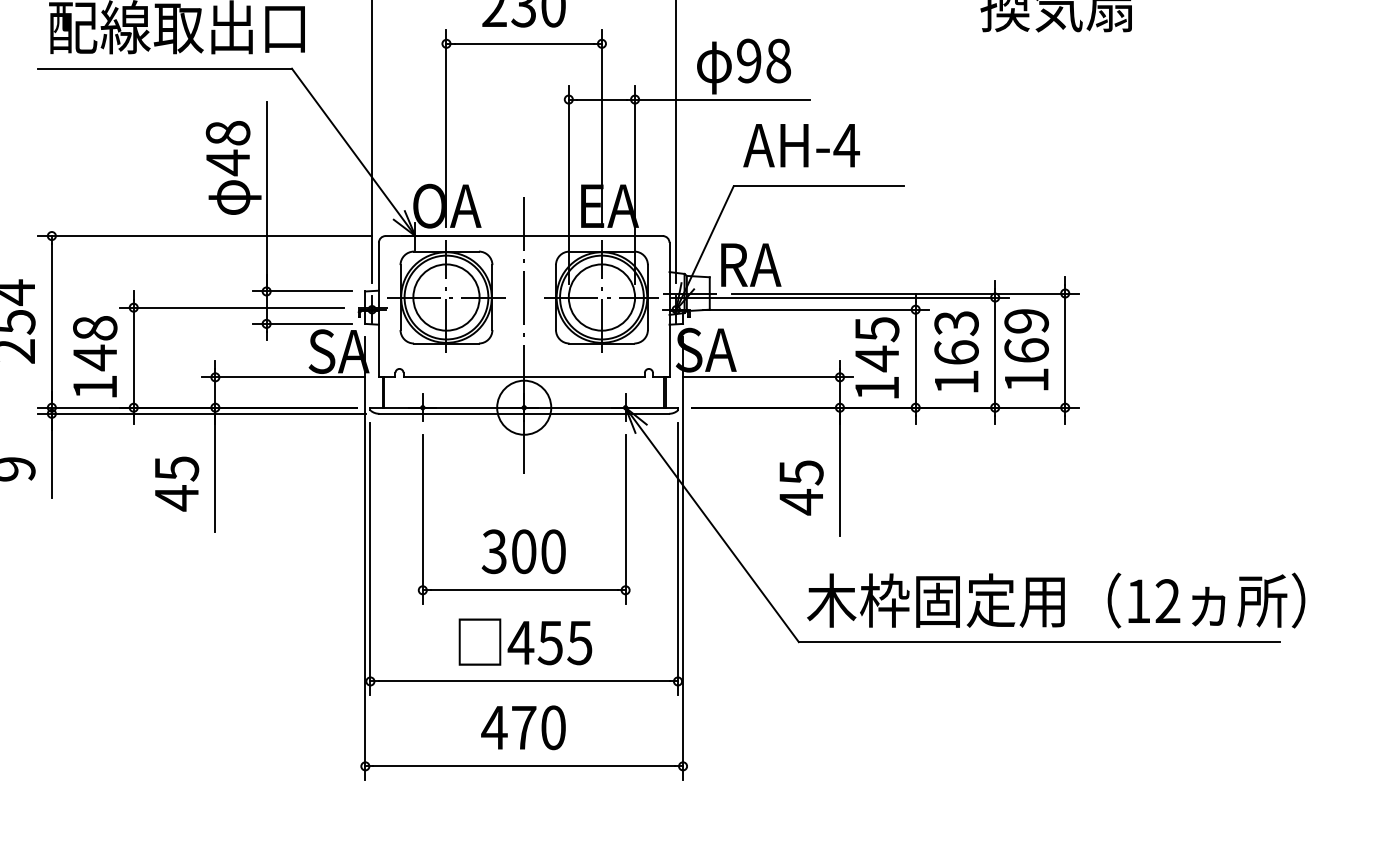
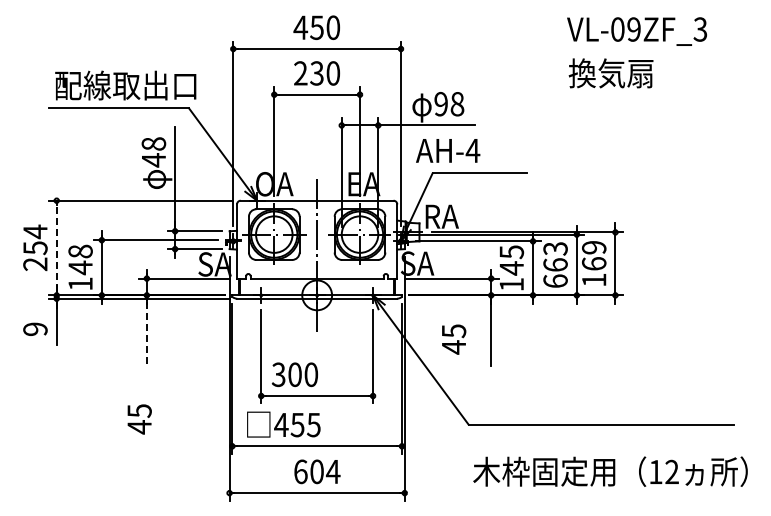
text: (802, 144) -> (448, 150), moved
line: (51, 322) -> (56, 248), solid -> dashed
text: (956, 380) -> (555, 280), 163 -> 663
line: (214, 469) -> (146, 329), solid -> dashed
text: (176, 484) -> (139, 419), moved
text: (802, 487) -> (454, 339), moved
text: (523, 551) -> (294, 374), moved
text: (1056, 600) -> (610, 471), moved
text: (524, 641) -> (283, 424), moved
text: (523, 727) -> (316, 471), 470 -> 604

